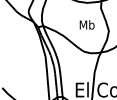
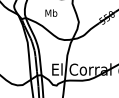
text: (87, 24) -> (51, 12), moved

